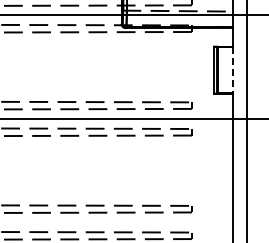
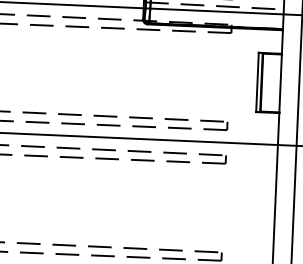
line: (232, 70) -> (280, 83), dashed -> solid

